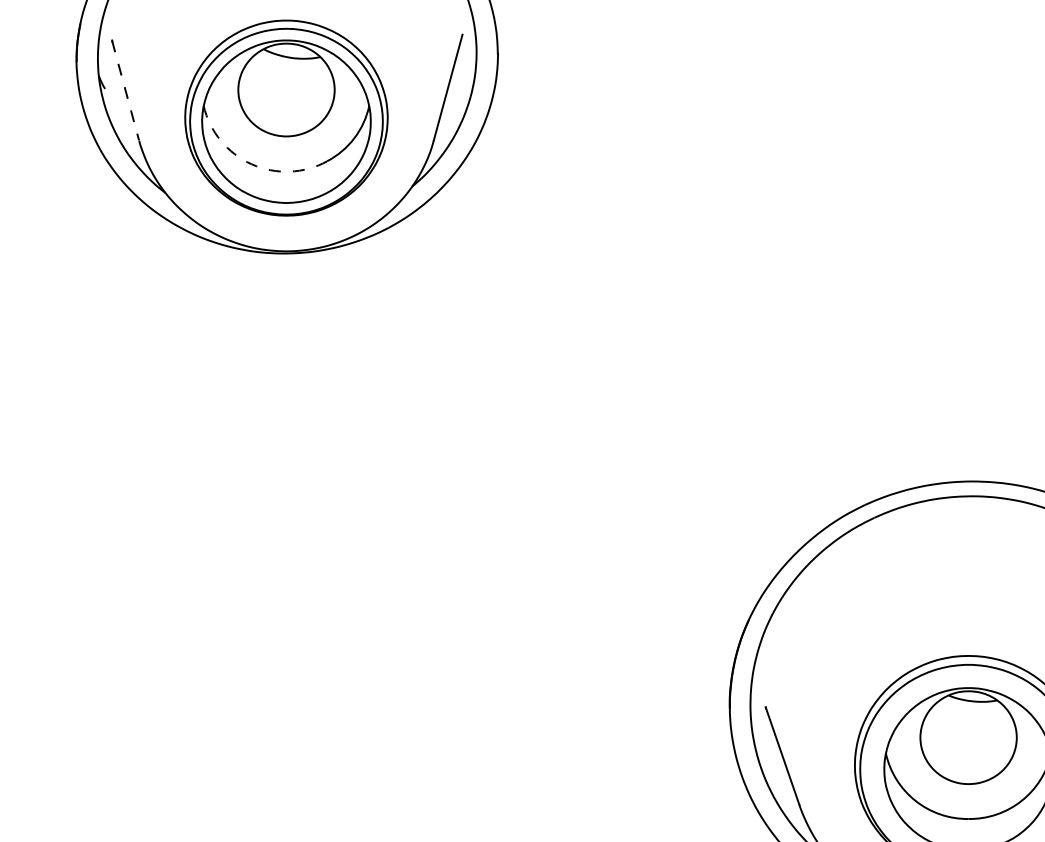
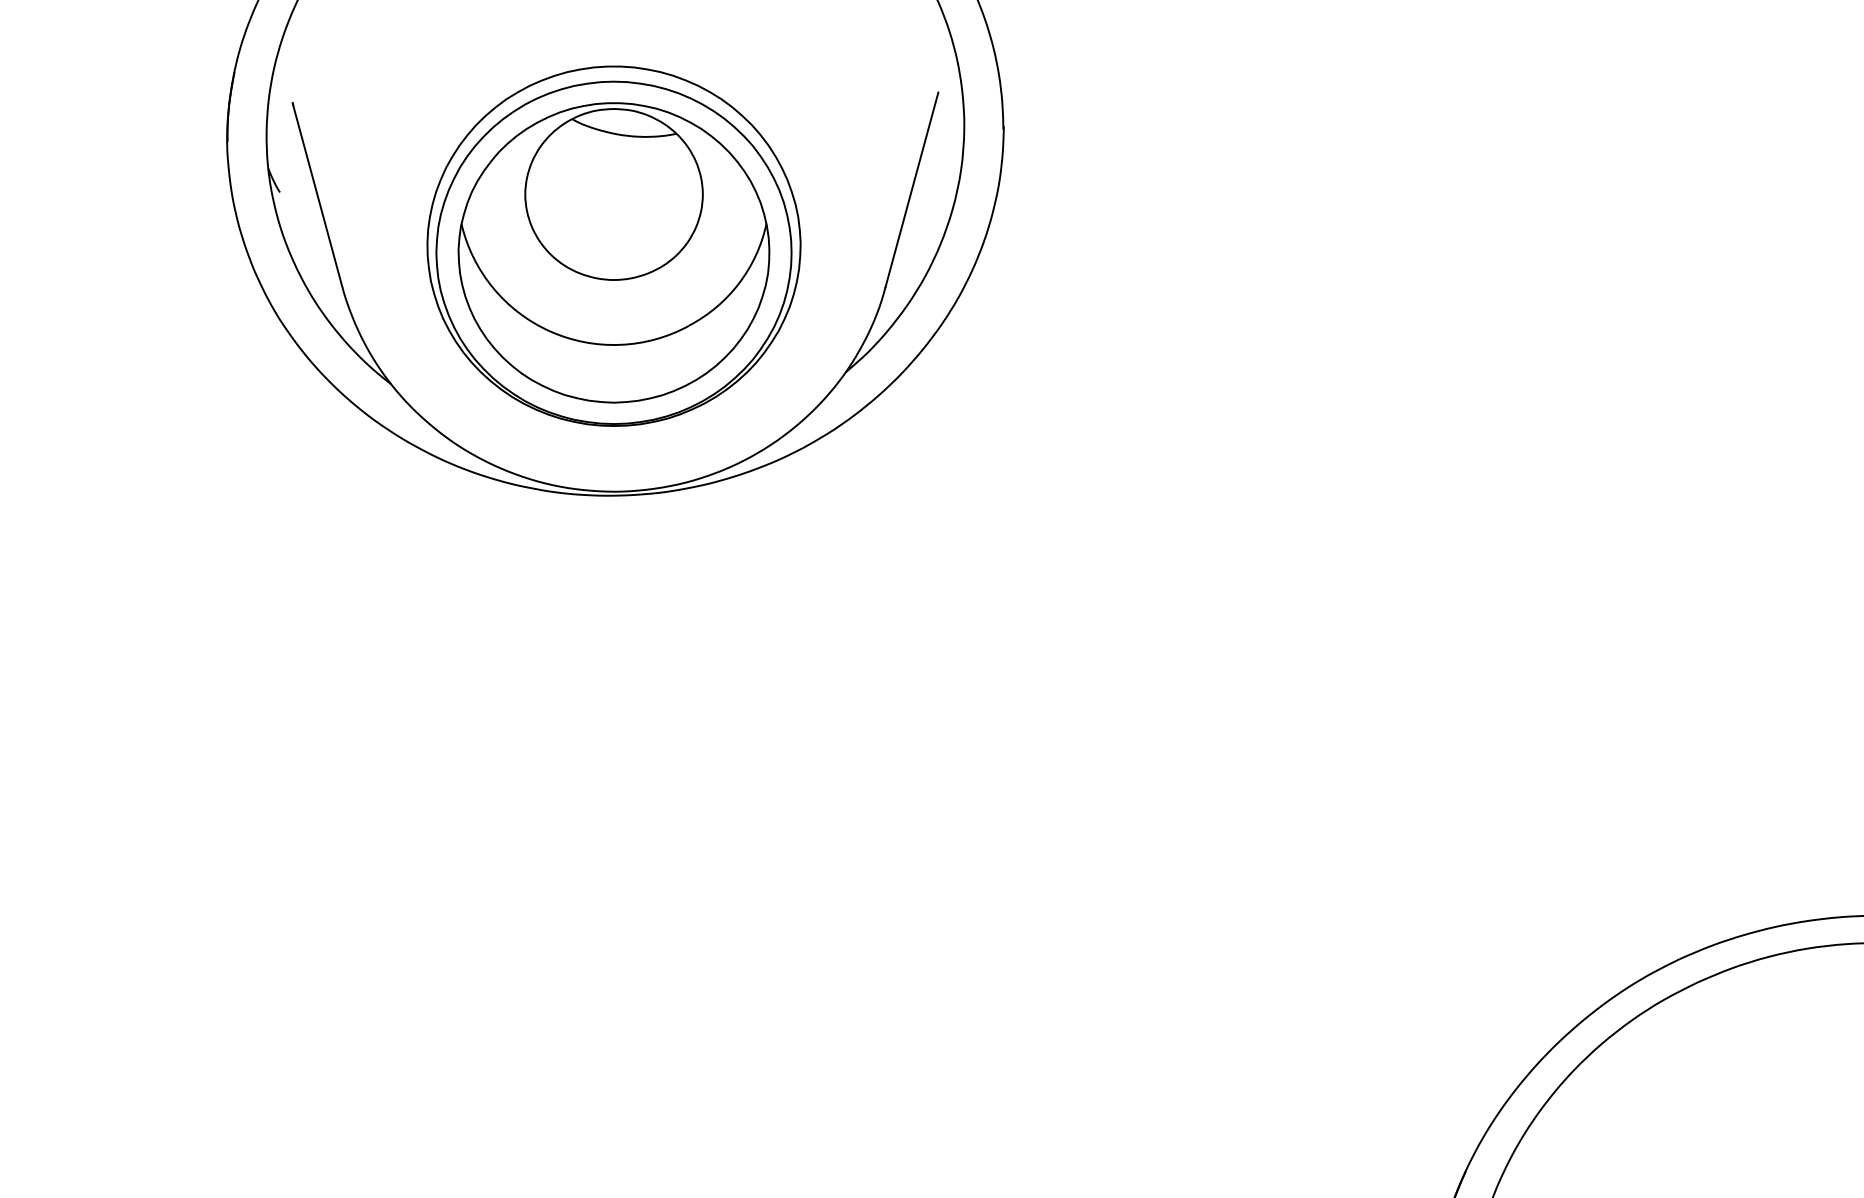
line: (125, 90) -> (317, 195), dashed -> solid
arc: (251, 164) -> (549, 331), dashed -> solid

